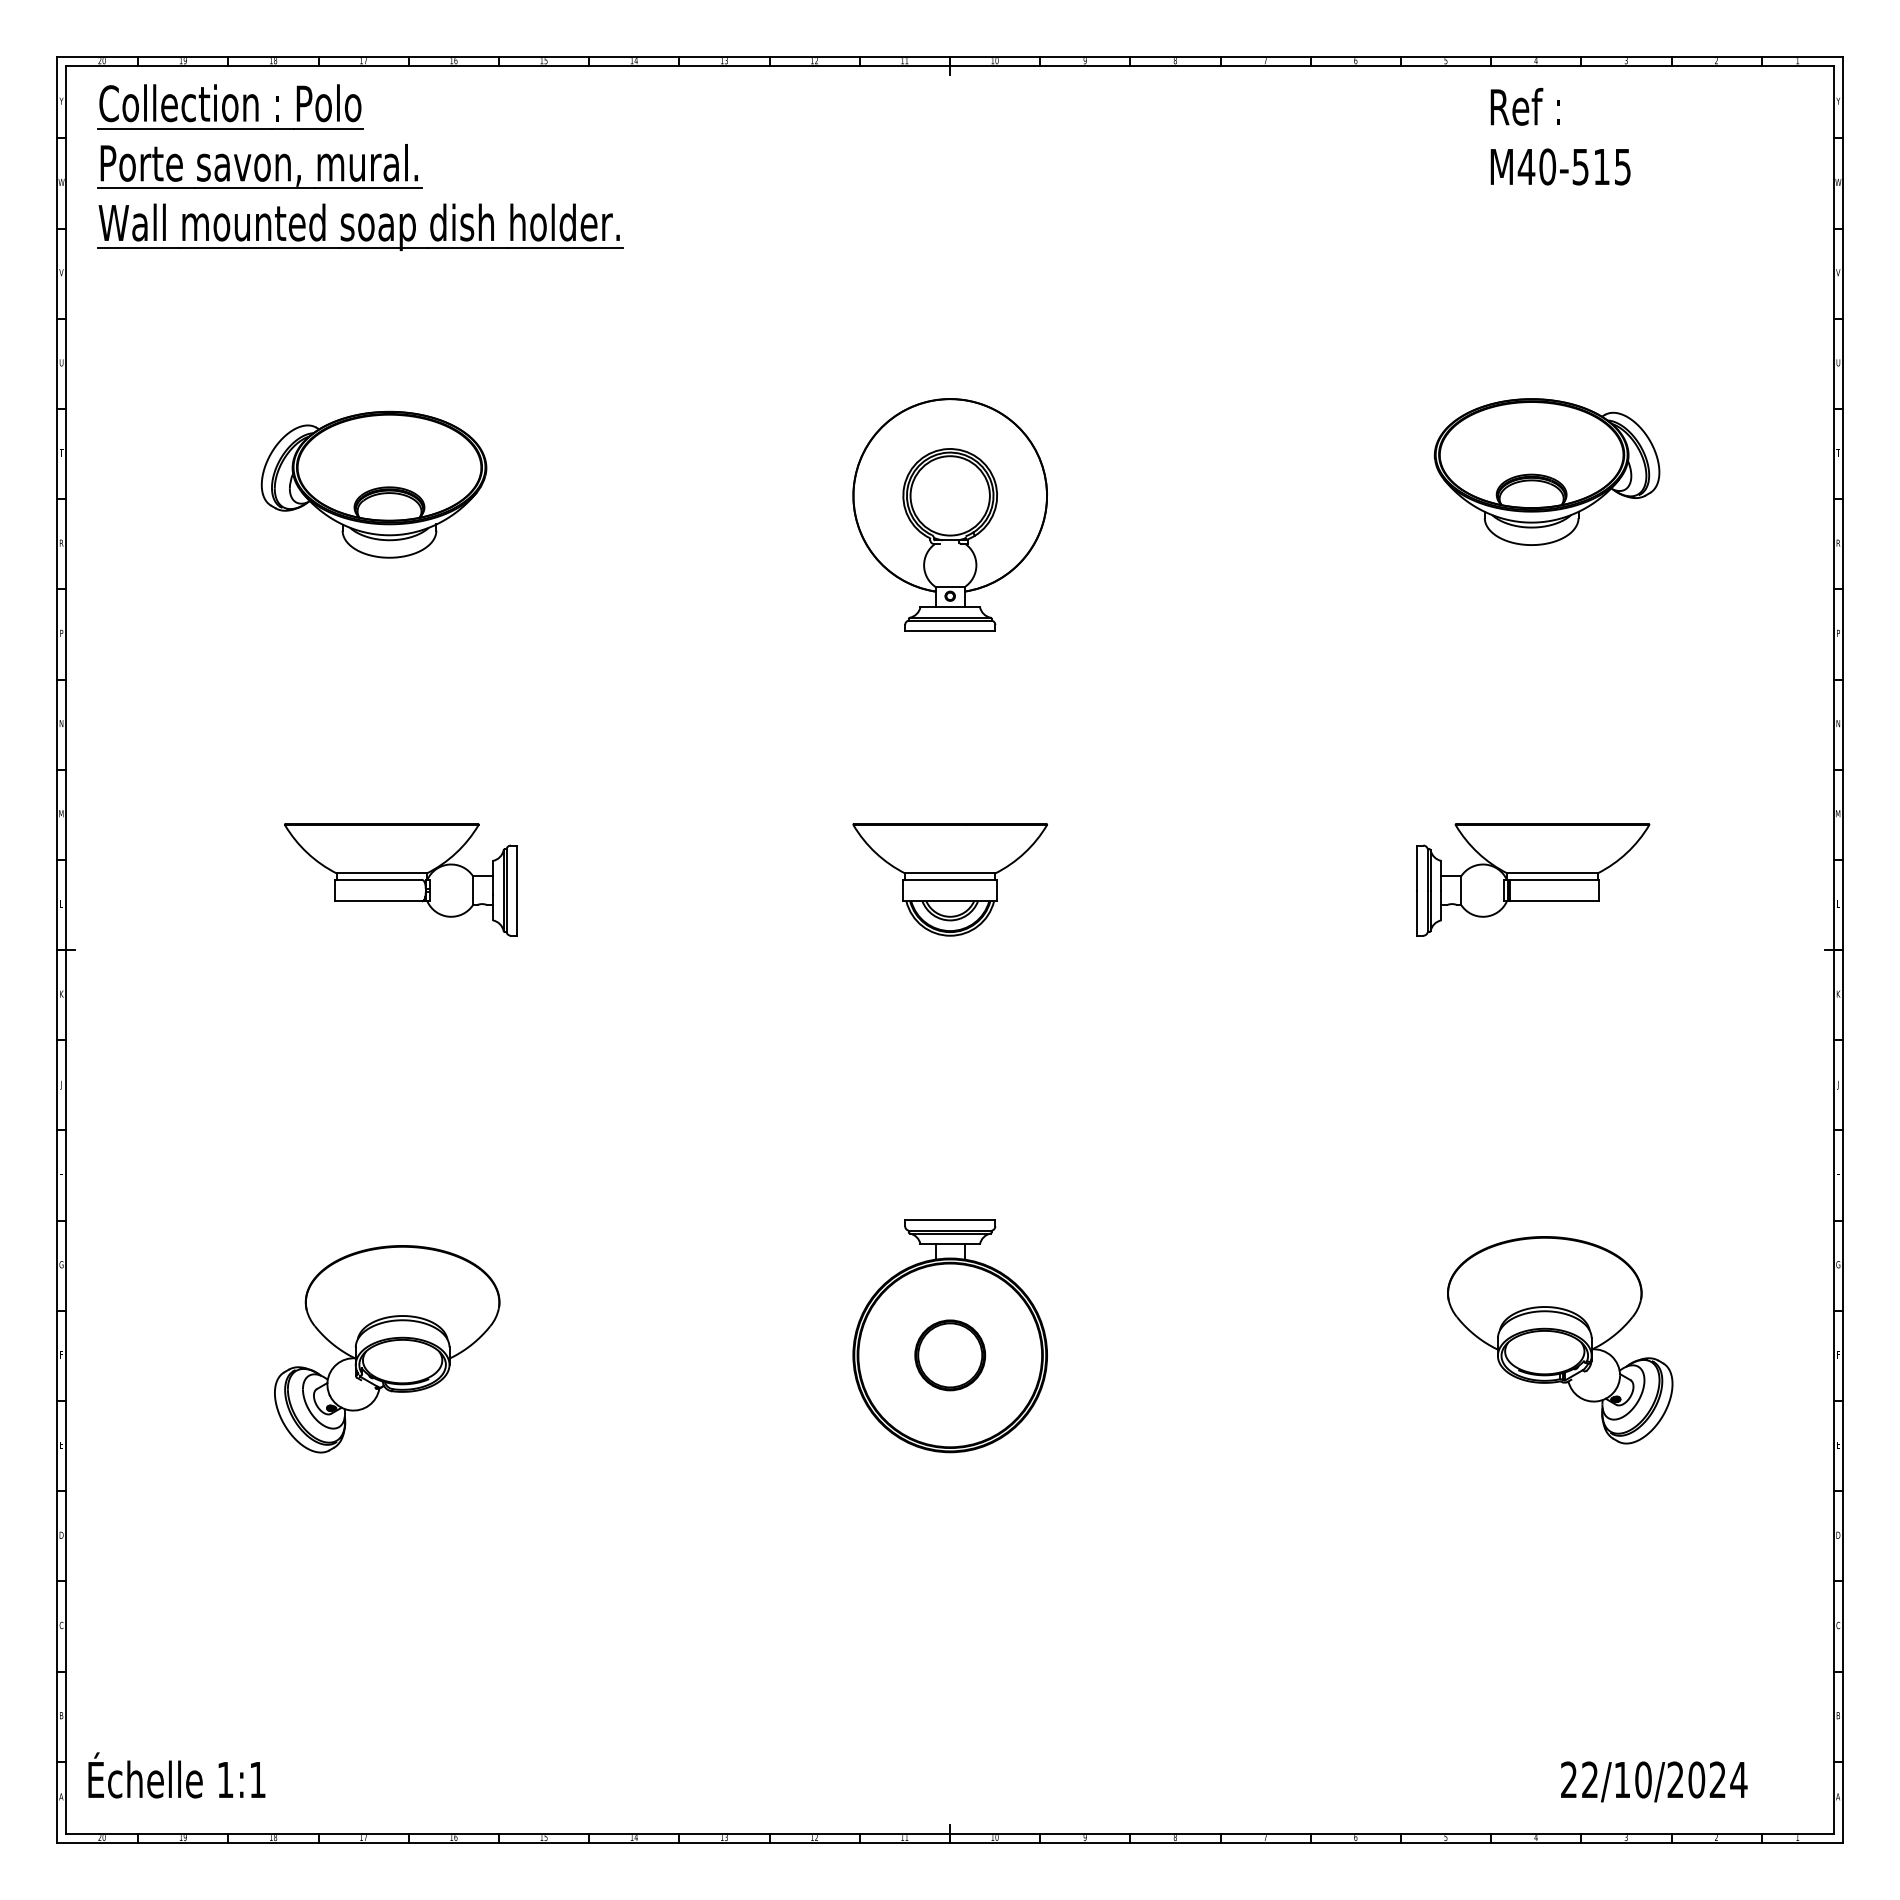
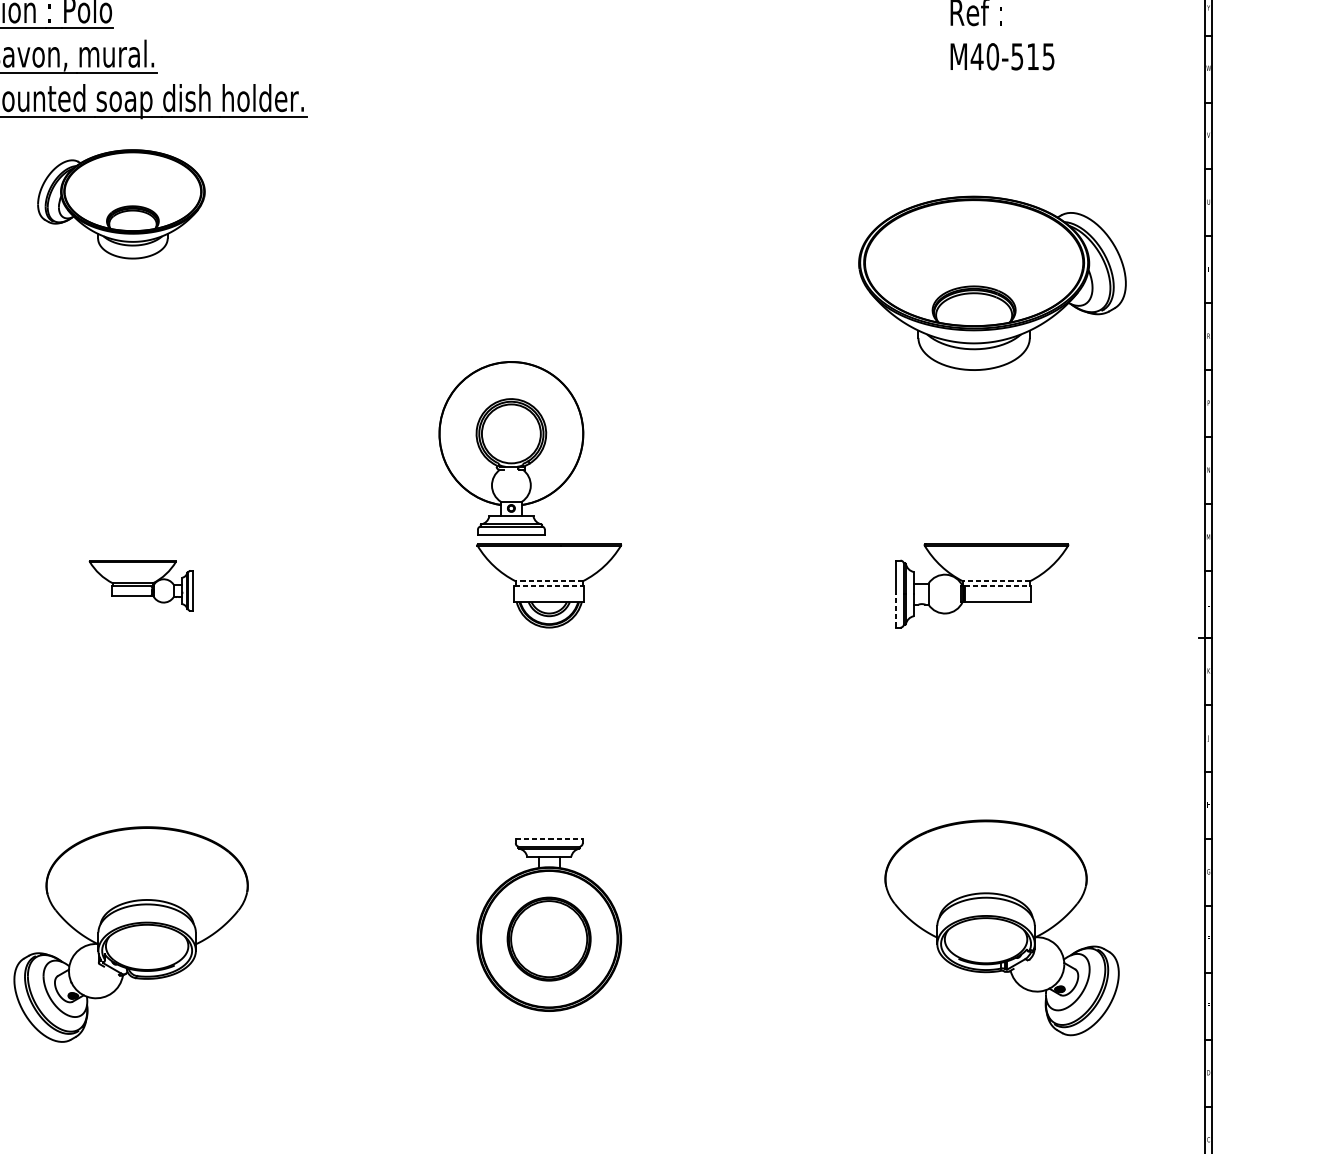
part: (1546, 471) -> (991, 282), size x1.6
part: (373, 484) -> (121, 204), moved
part: (949, 514) -> (510, 447), moved
line: (949, 873) -> (548, 581), solid -> dashed
line: (1552, 873) -> (996, 581), solid -> dashed
part: (400, 879) -> (141, 585), size x0.6
line: (950, 879) -> (549, 585), solid -> dashed
line: (1554, 879) -> (997, 585), solid -> dashed
line: (1416, 913) -> (895, 611), solid -> dashed
line: (950, 1219) -> (549, 838), solid -> dashed
part: (1560, 1340) -> (1002, 928), size x1.4
part: (387, 1349) -> (131, 934), size x1.4
part: (950, 1355) -> (549, 939), size x1.6

